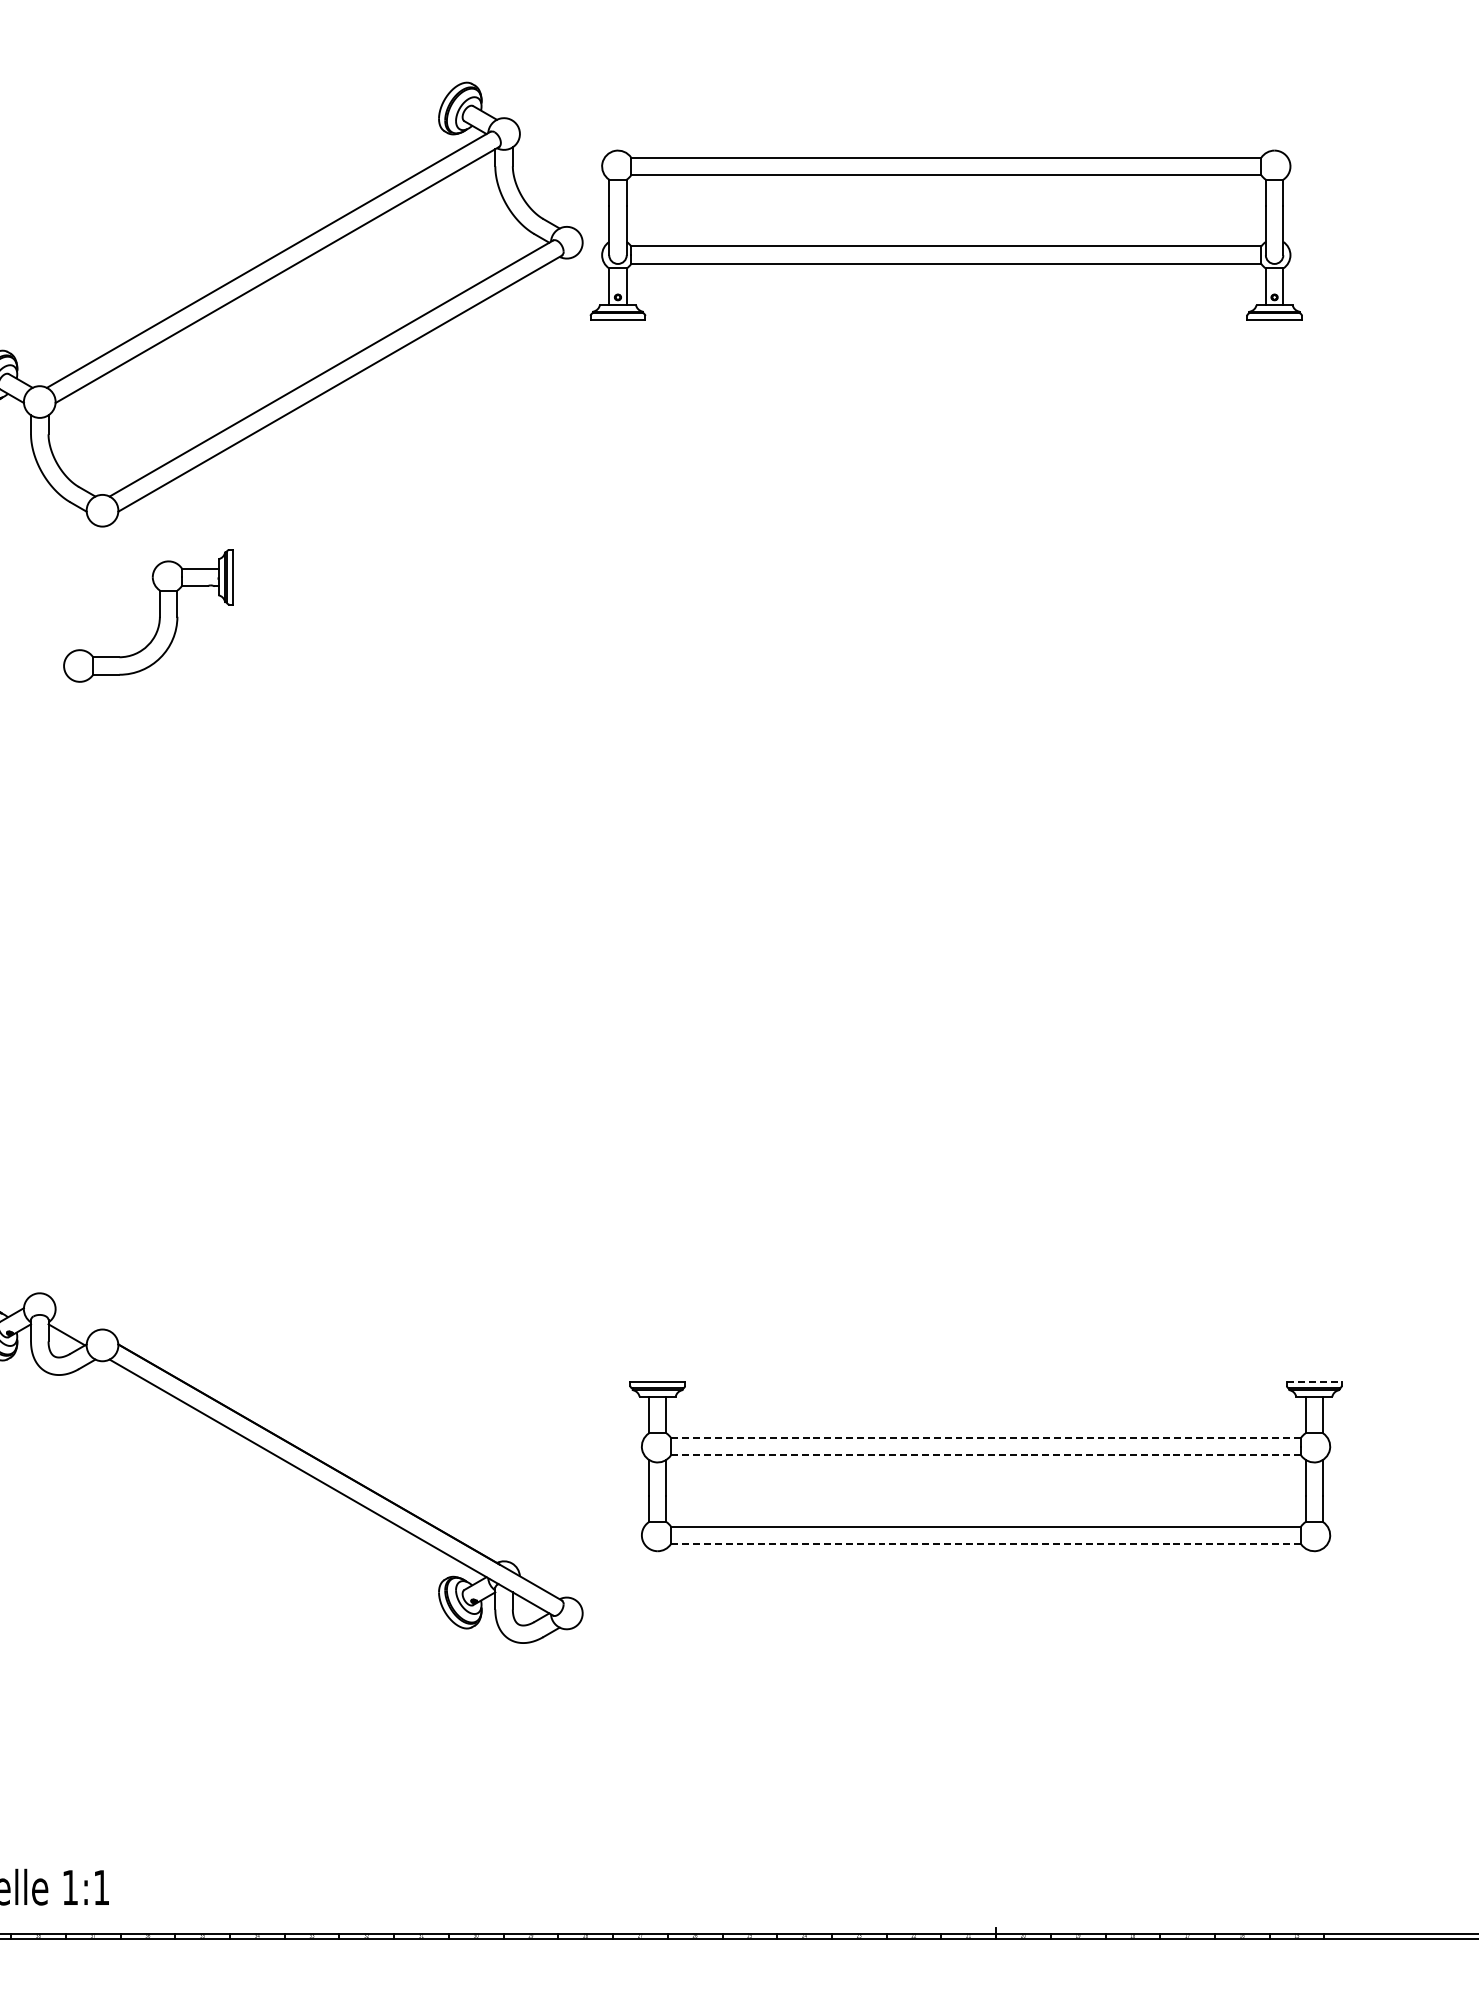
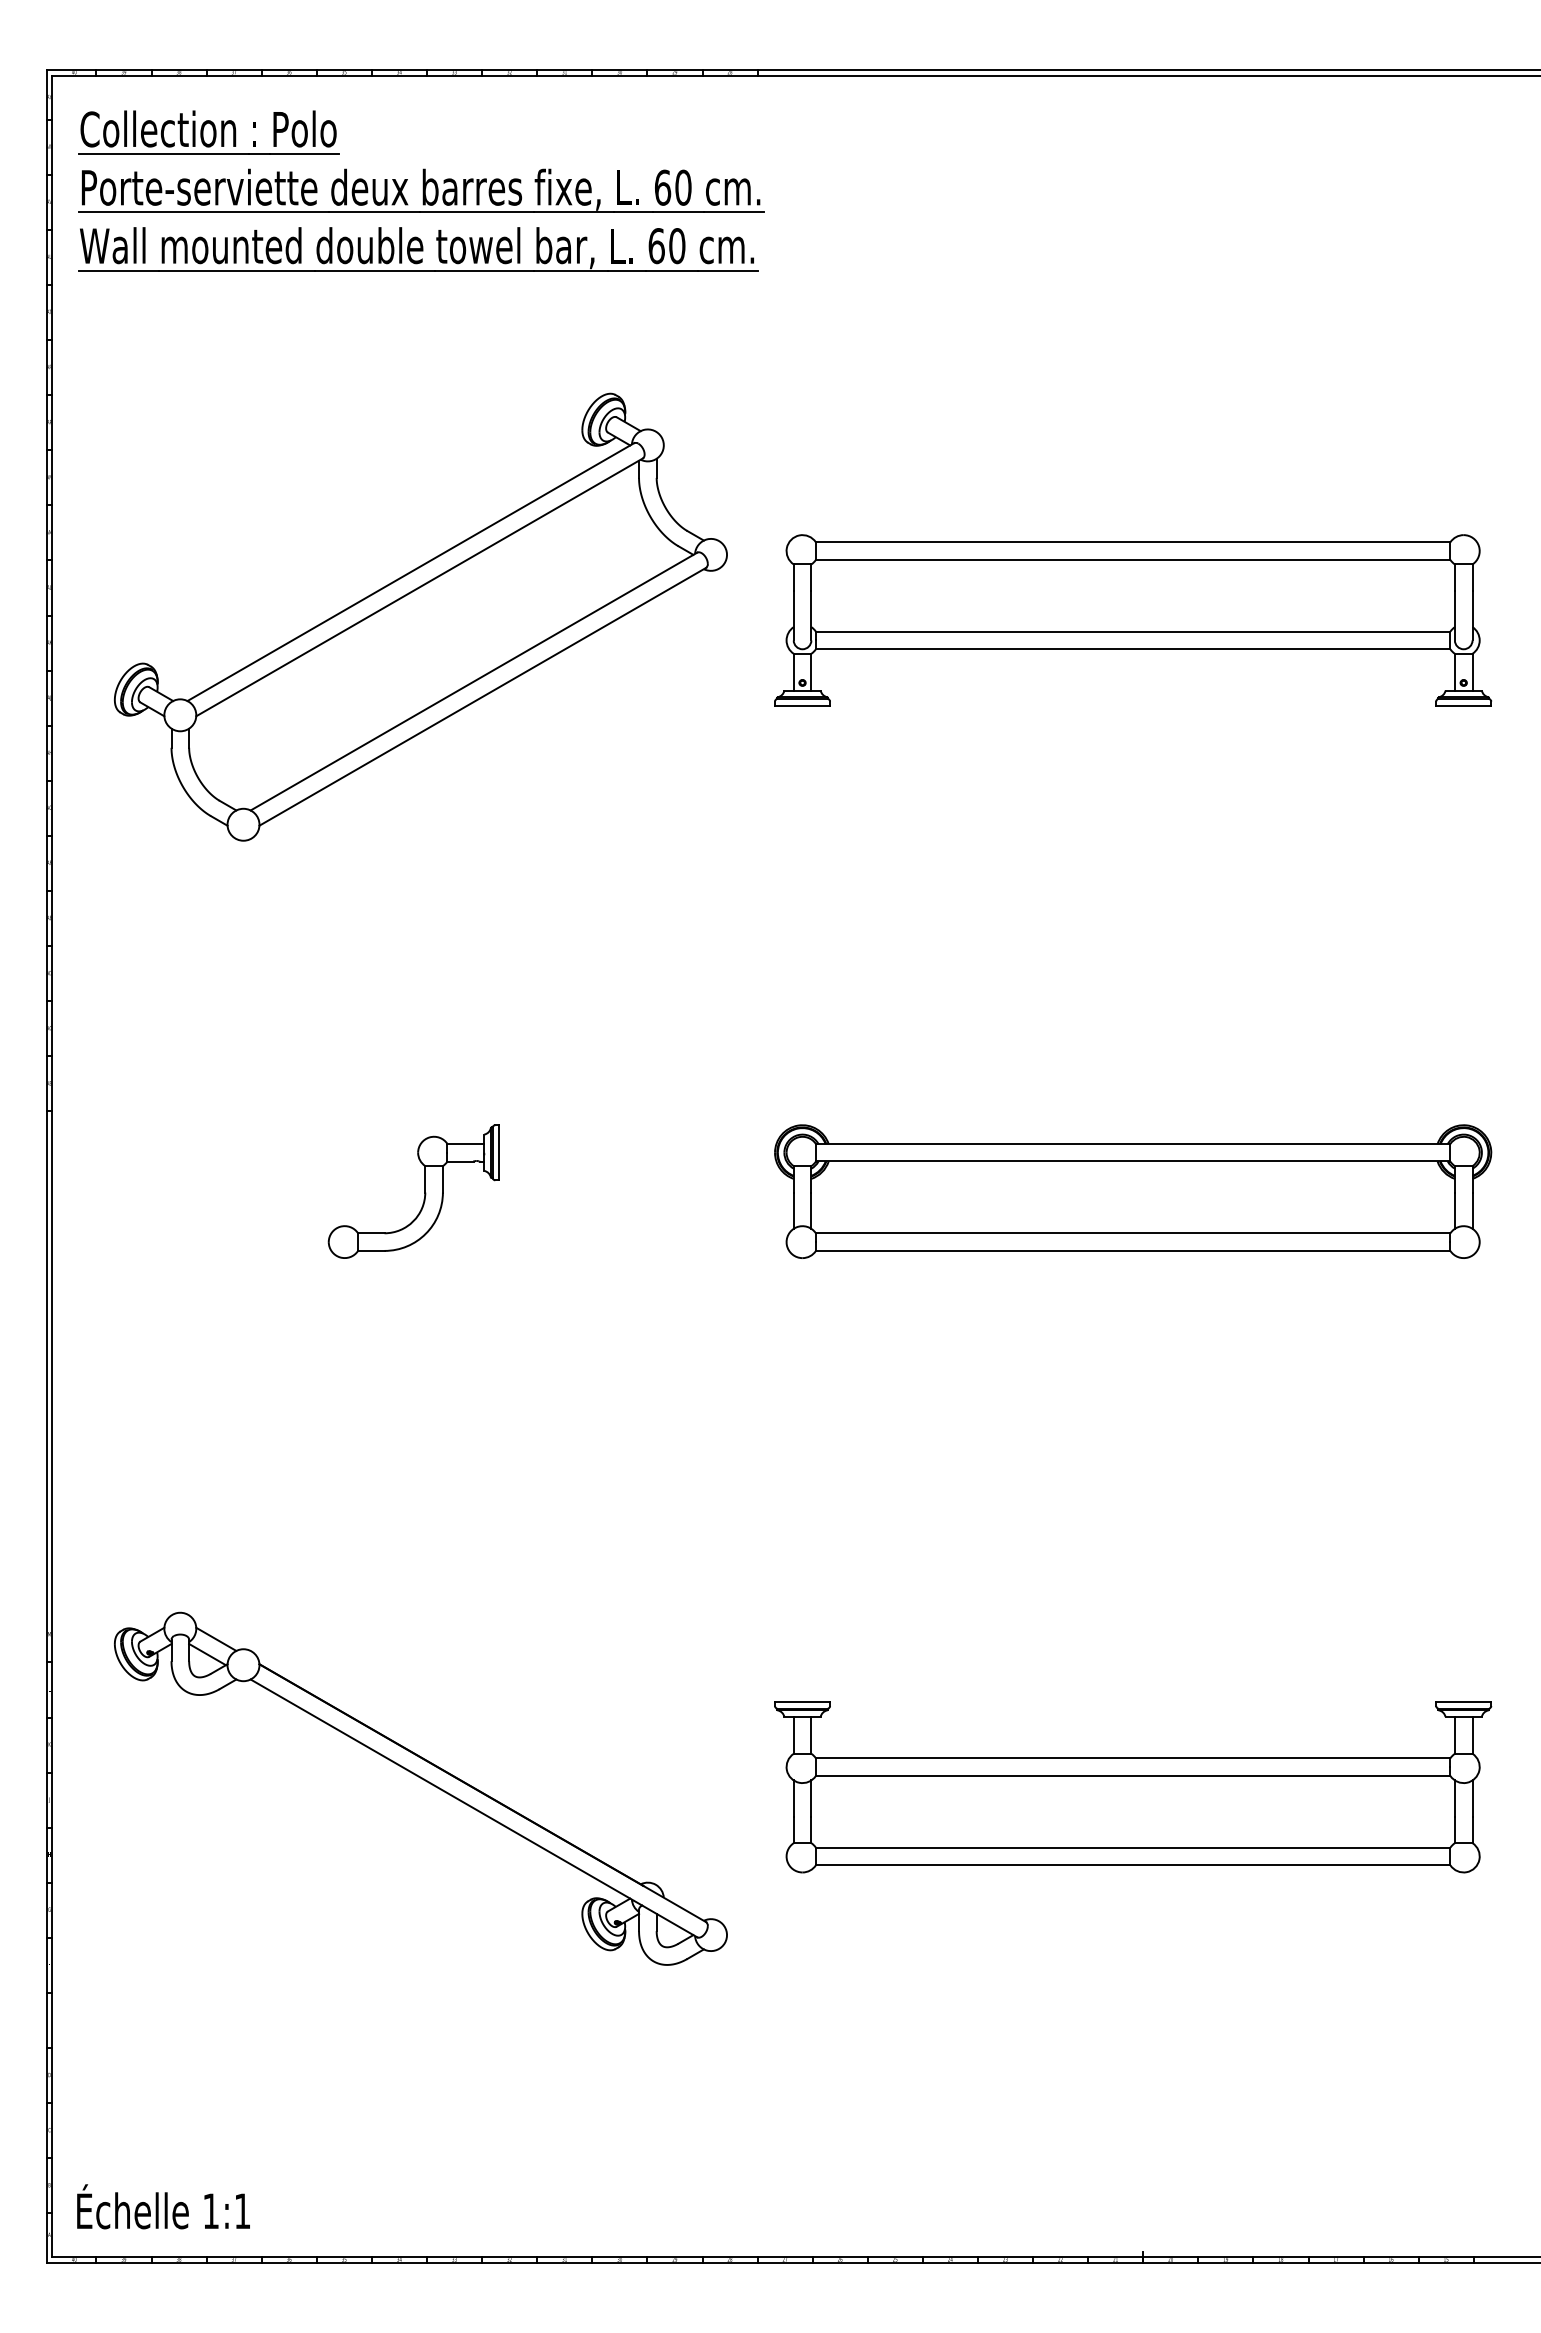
part: (946, 235) -> (1133, 620), moved
part: (159, 615) -> (424, 1191), moved
part: (986, 874) -> (1133, 1191), added
line: (75, 1318) -> (216, 1638), added
line: (1314, 1382) -> (1463, 1702), dashed -> solid
line: (985, 1438) -> (1132, 1758), dashed -> solid
line: (986, 1454) -> (1133, 1775), dashed -> solid
line: (986, 1544) -> (1133, 1865), dashed -> solid

